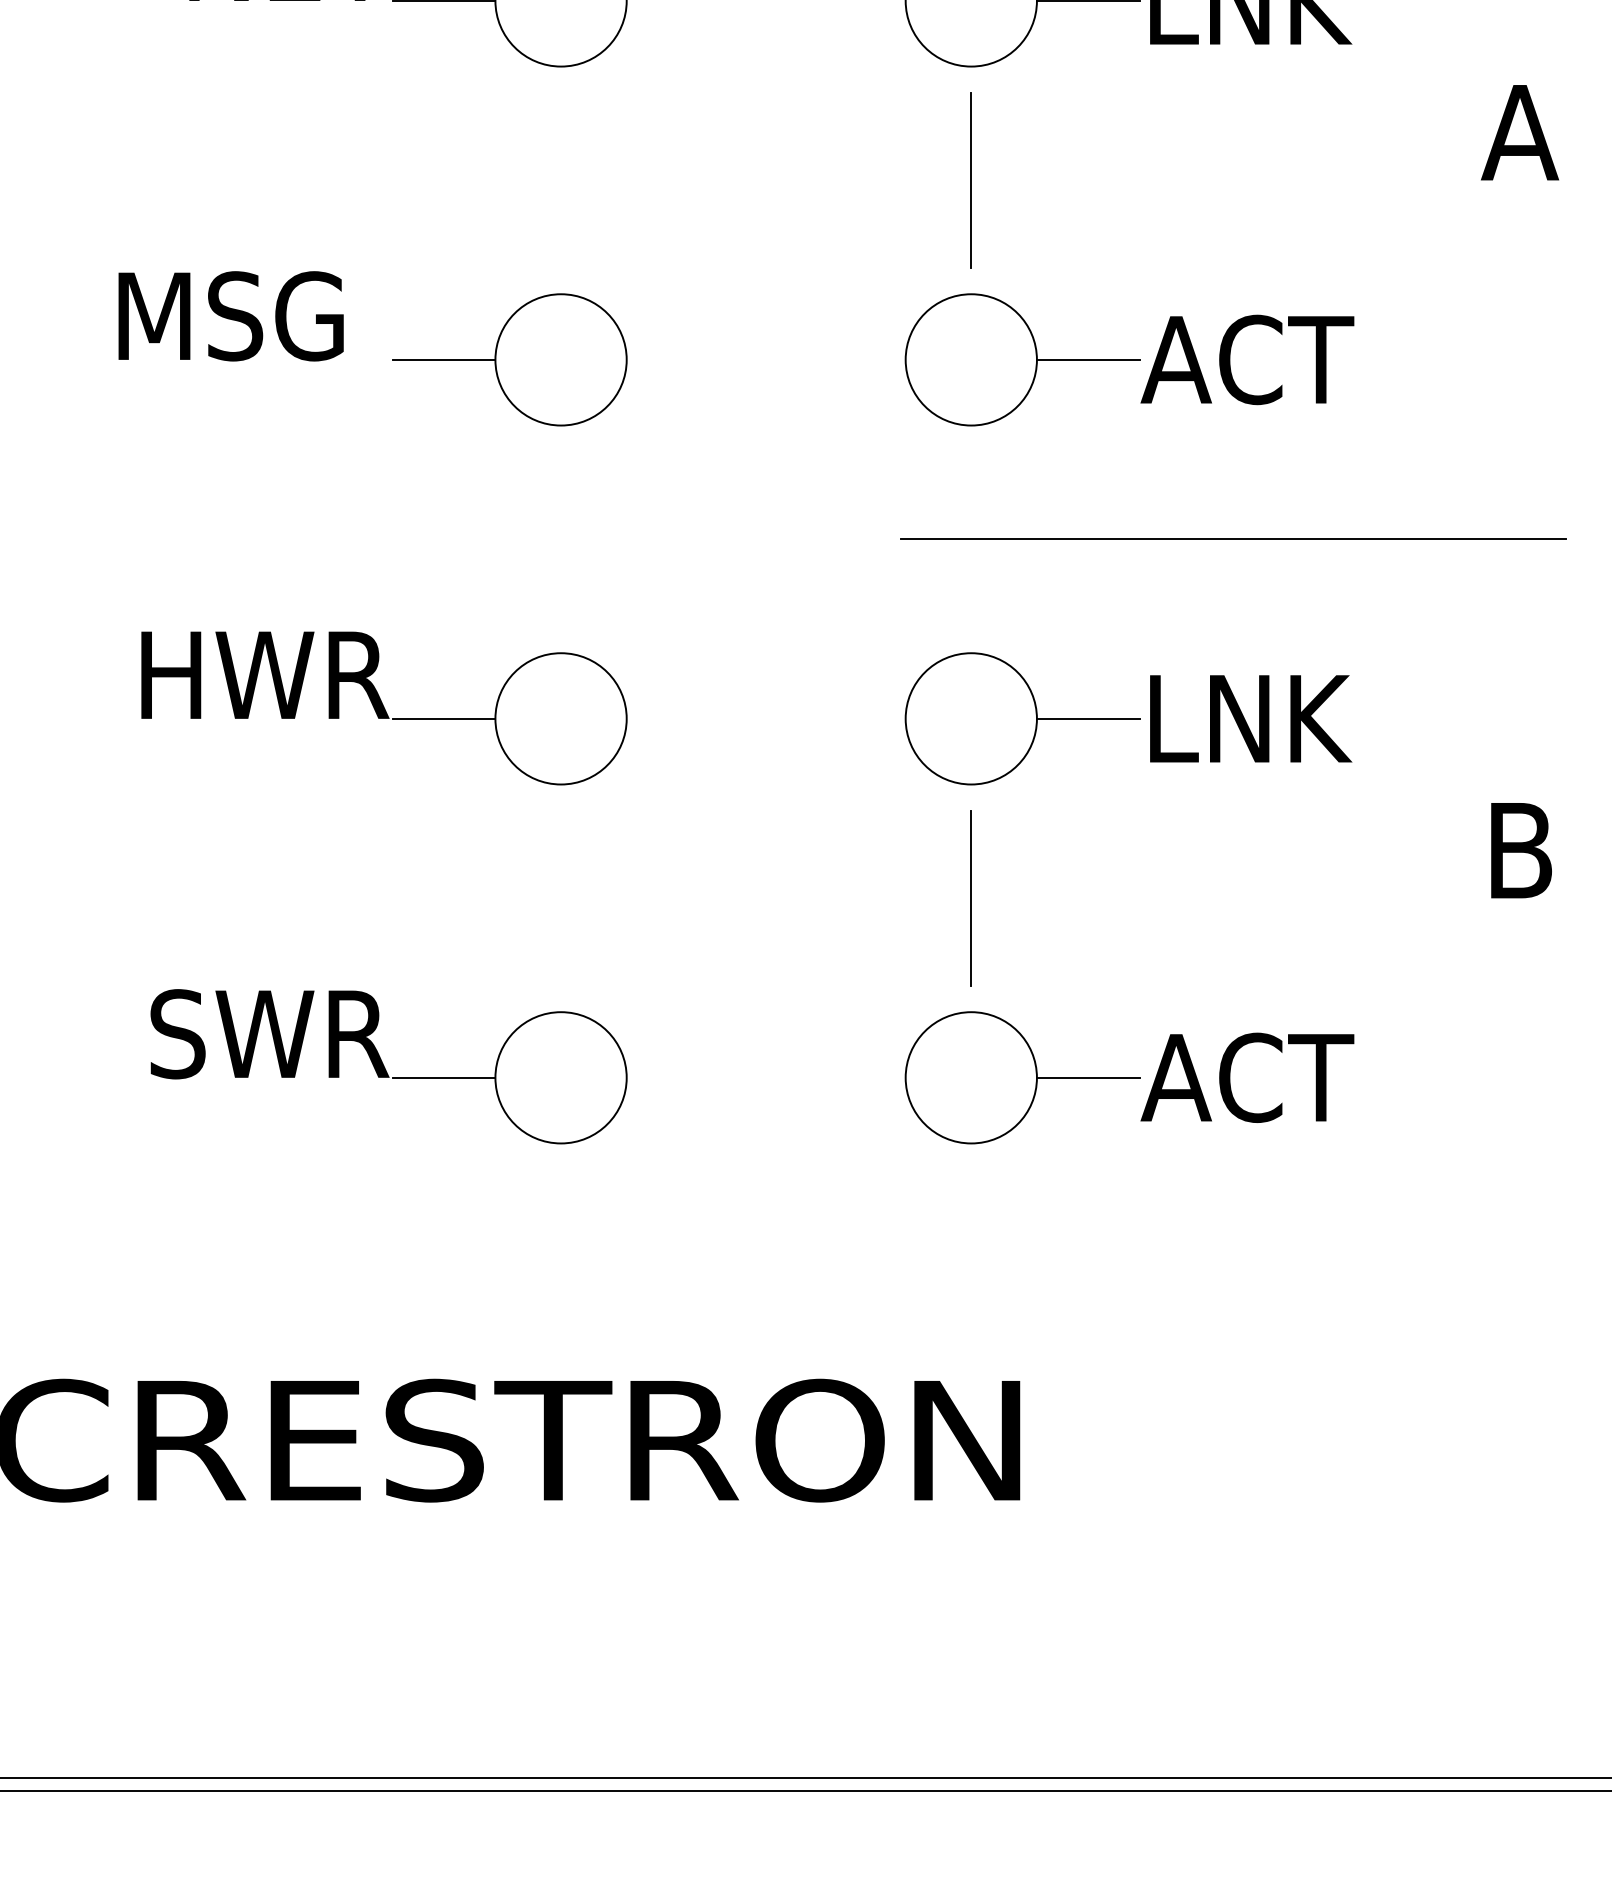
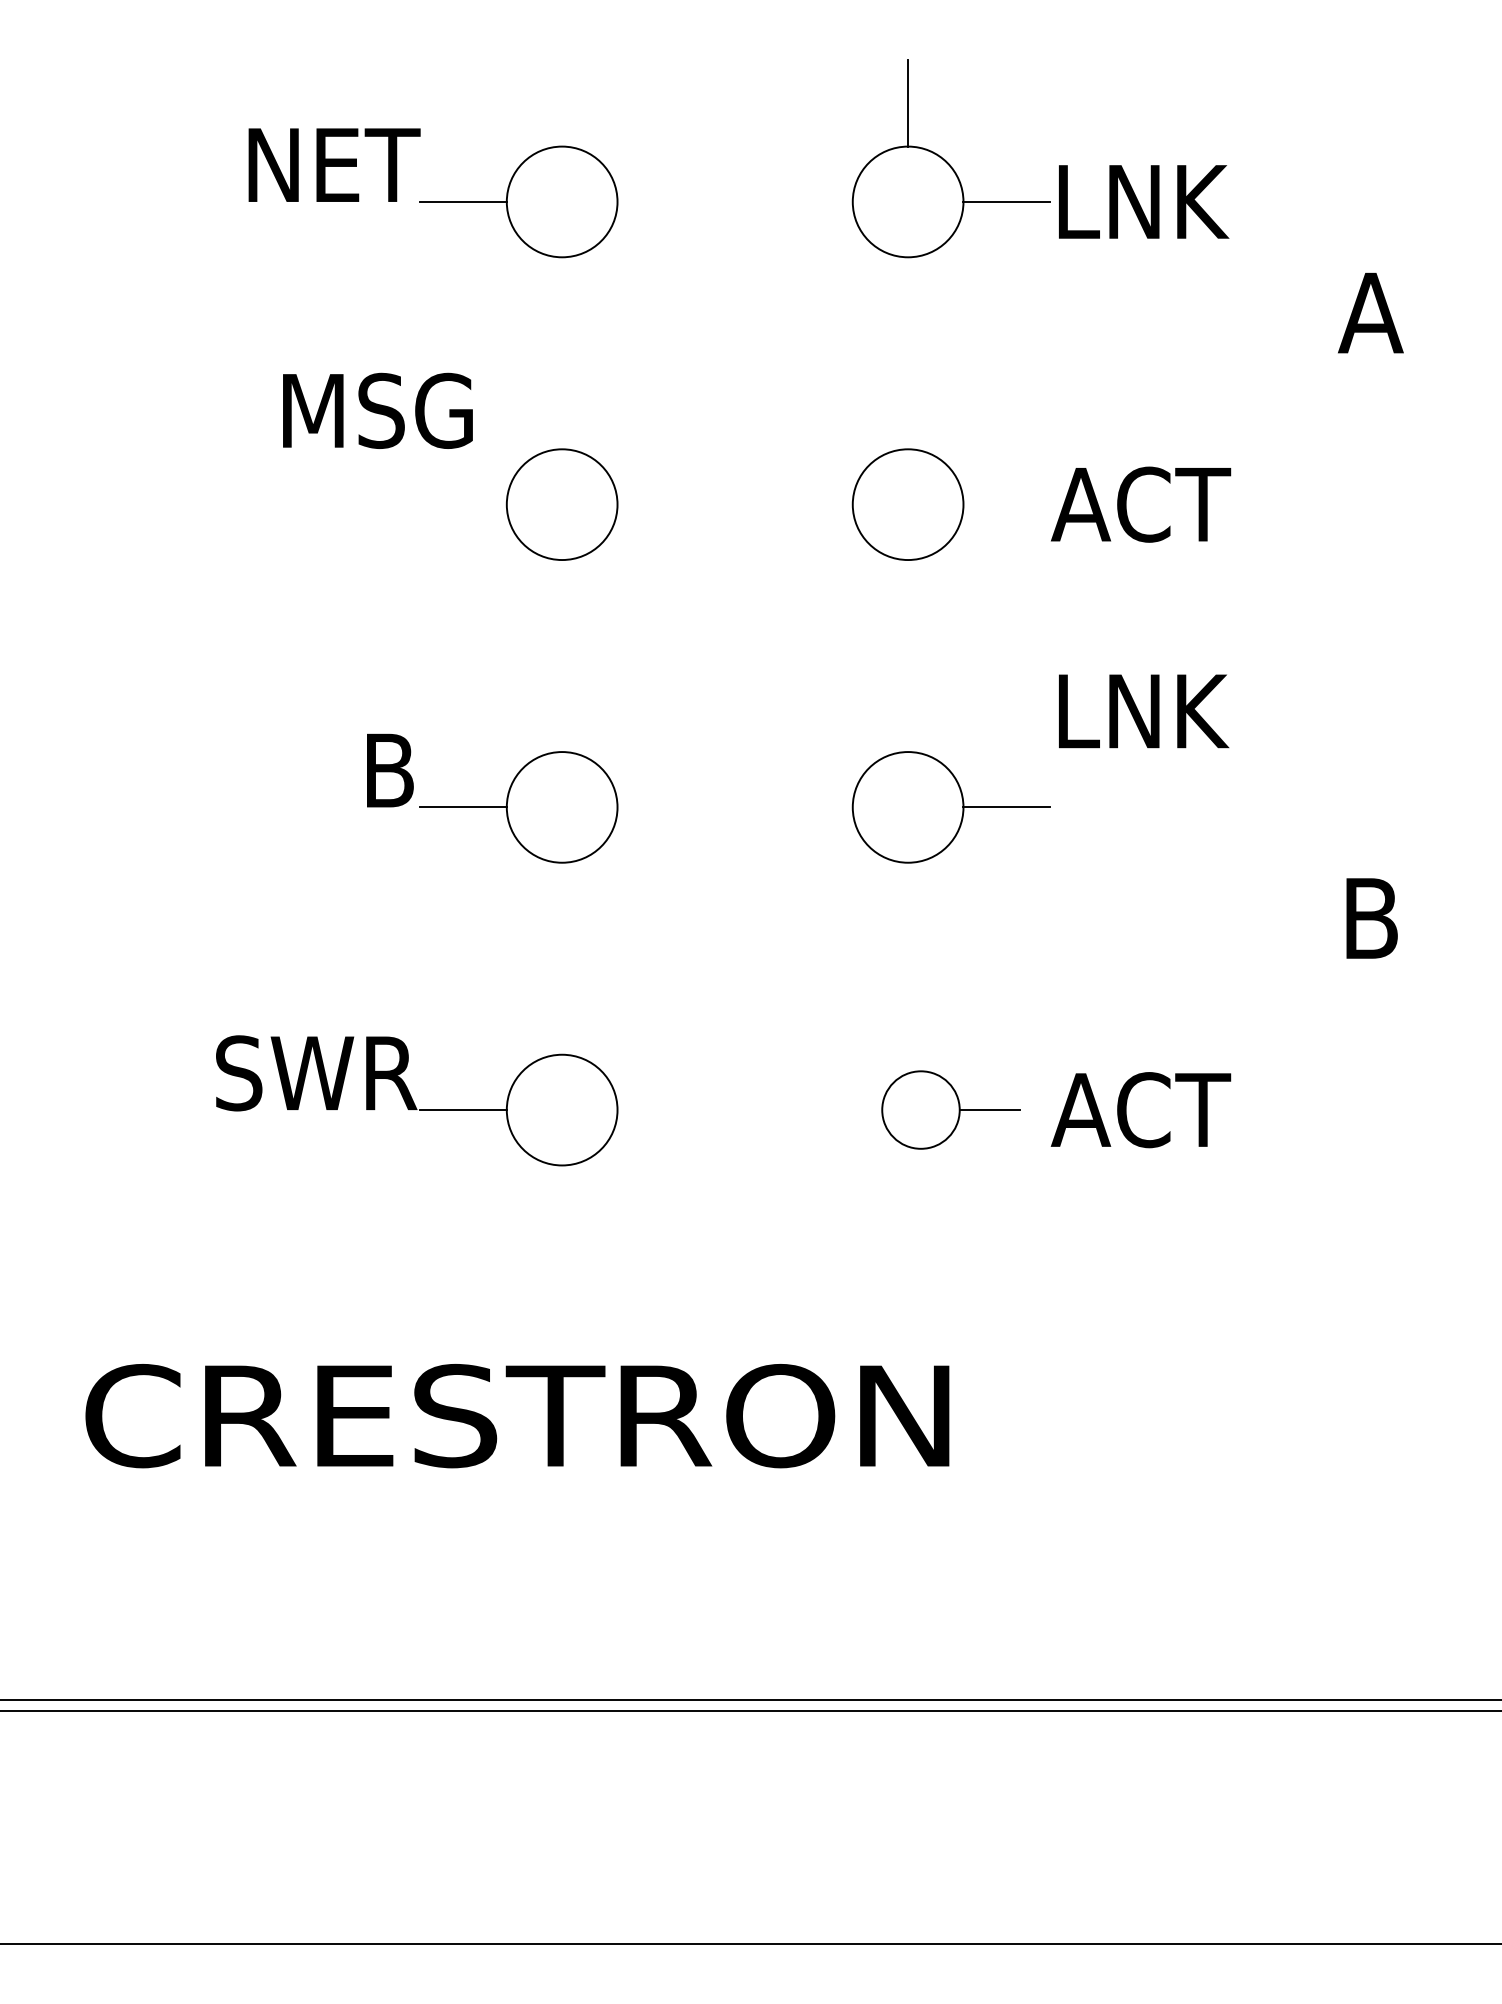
line: (971, 179) -> (908, 352), removed
text: (230, 315) -> (377, 410), moved
line: (444, 359) -> (463, 504), removed
line: (1087, 359) -> (1006, 504), removed
line: (1233, 539) -> (1129, 656), removed
text: (265, 675) -> (312, 770), HWR -> B
text: (1251, 718) -> (1144, 711), moved
line: (971, 898) -> (908, 958), removed
part: (1021, 1077) -> (950, 1109), size x0.7

